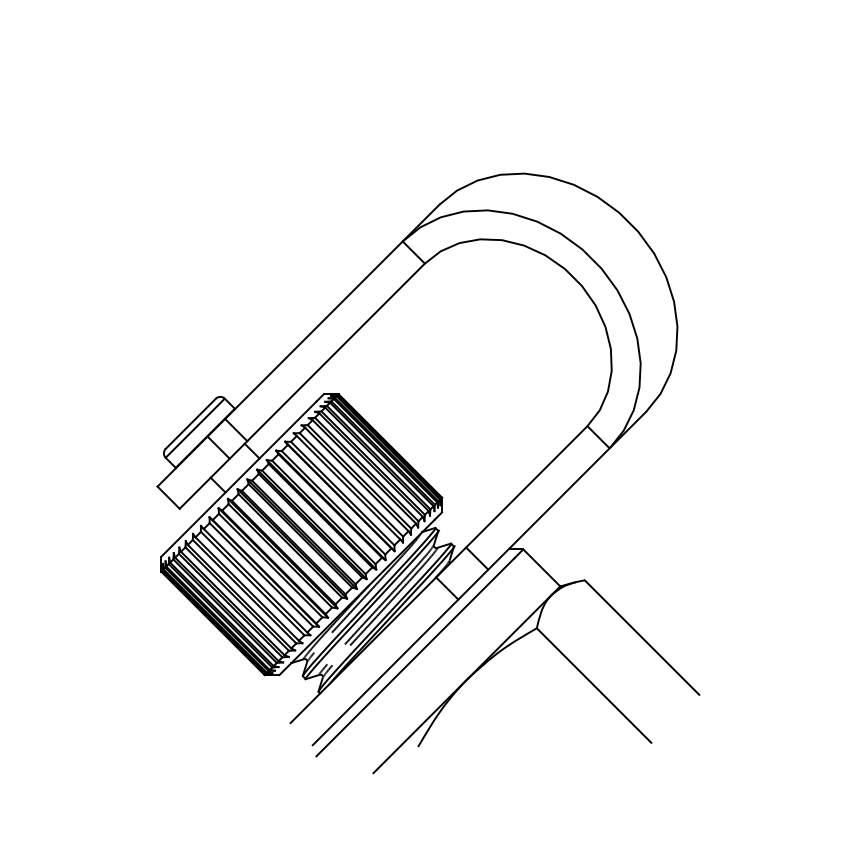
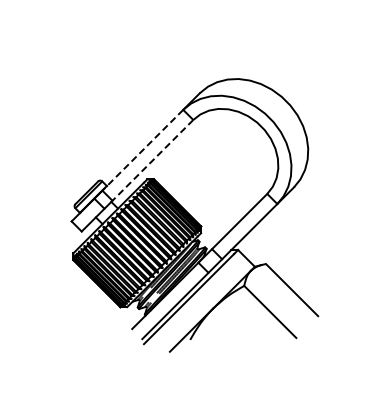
line: (313, 330) -> (142, 150), solid -> dashed
line: (335, 352) -> (152, 160), solid -> dashed

